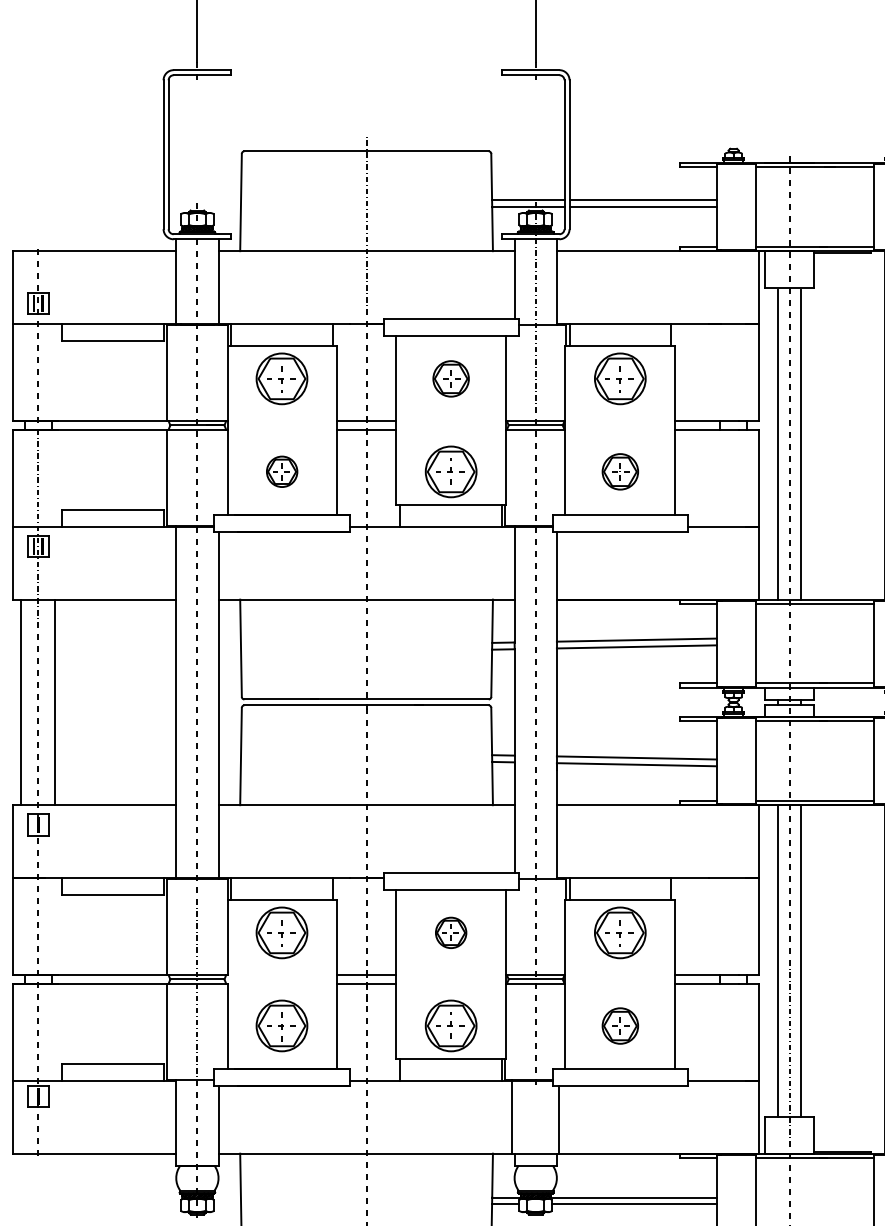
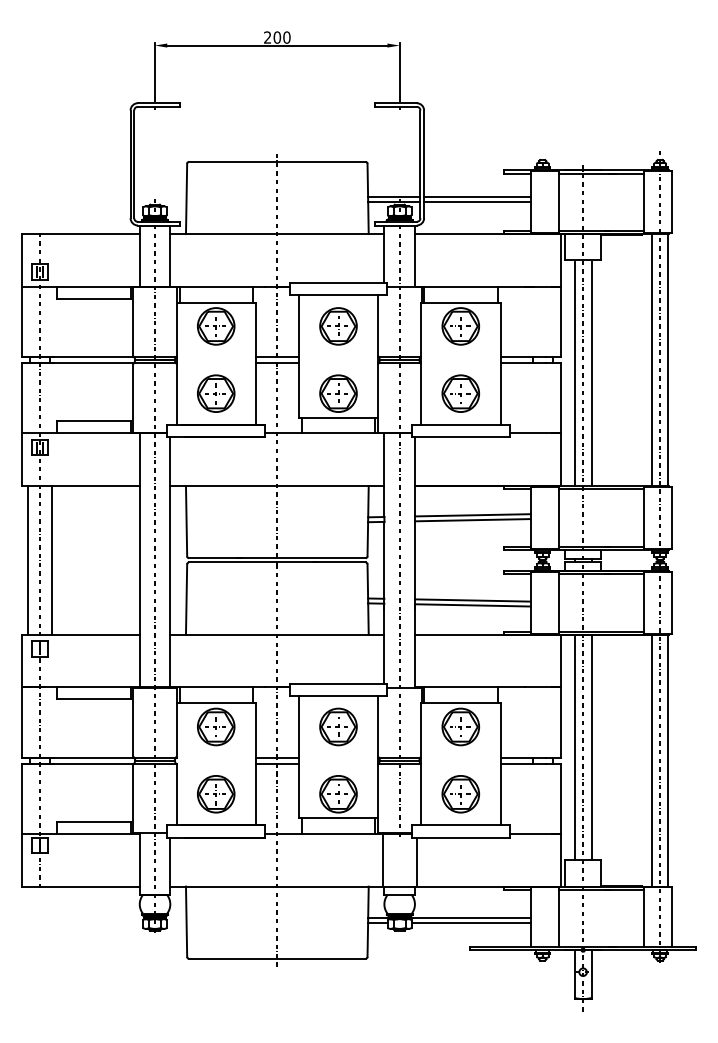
part: (451, 378) -> (338, 326), size x1.43
part: (282, 471) -> (216, 393), size x1.67
part: (619, 471) -> (460, 393), size x1.43
part: (451, 932) -> (338, 726), size x1.67
part: (619, 1026) -> (460, 794), size x1.43

